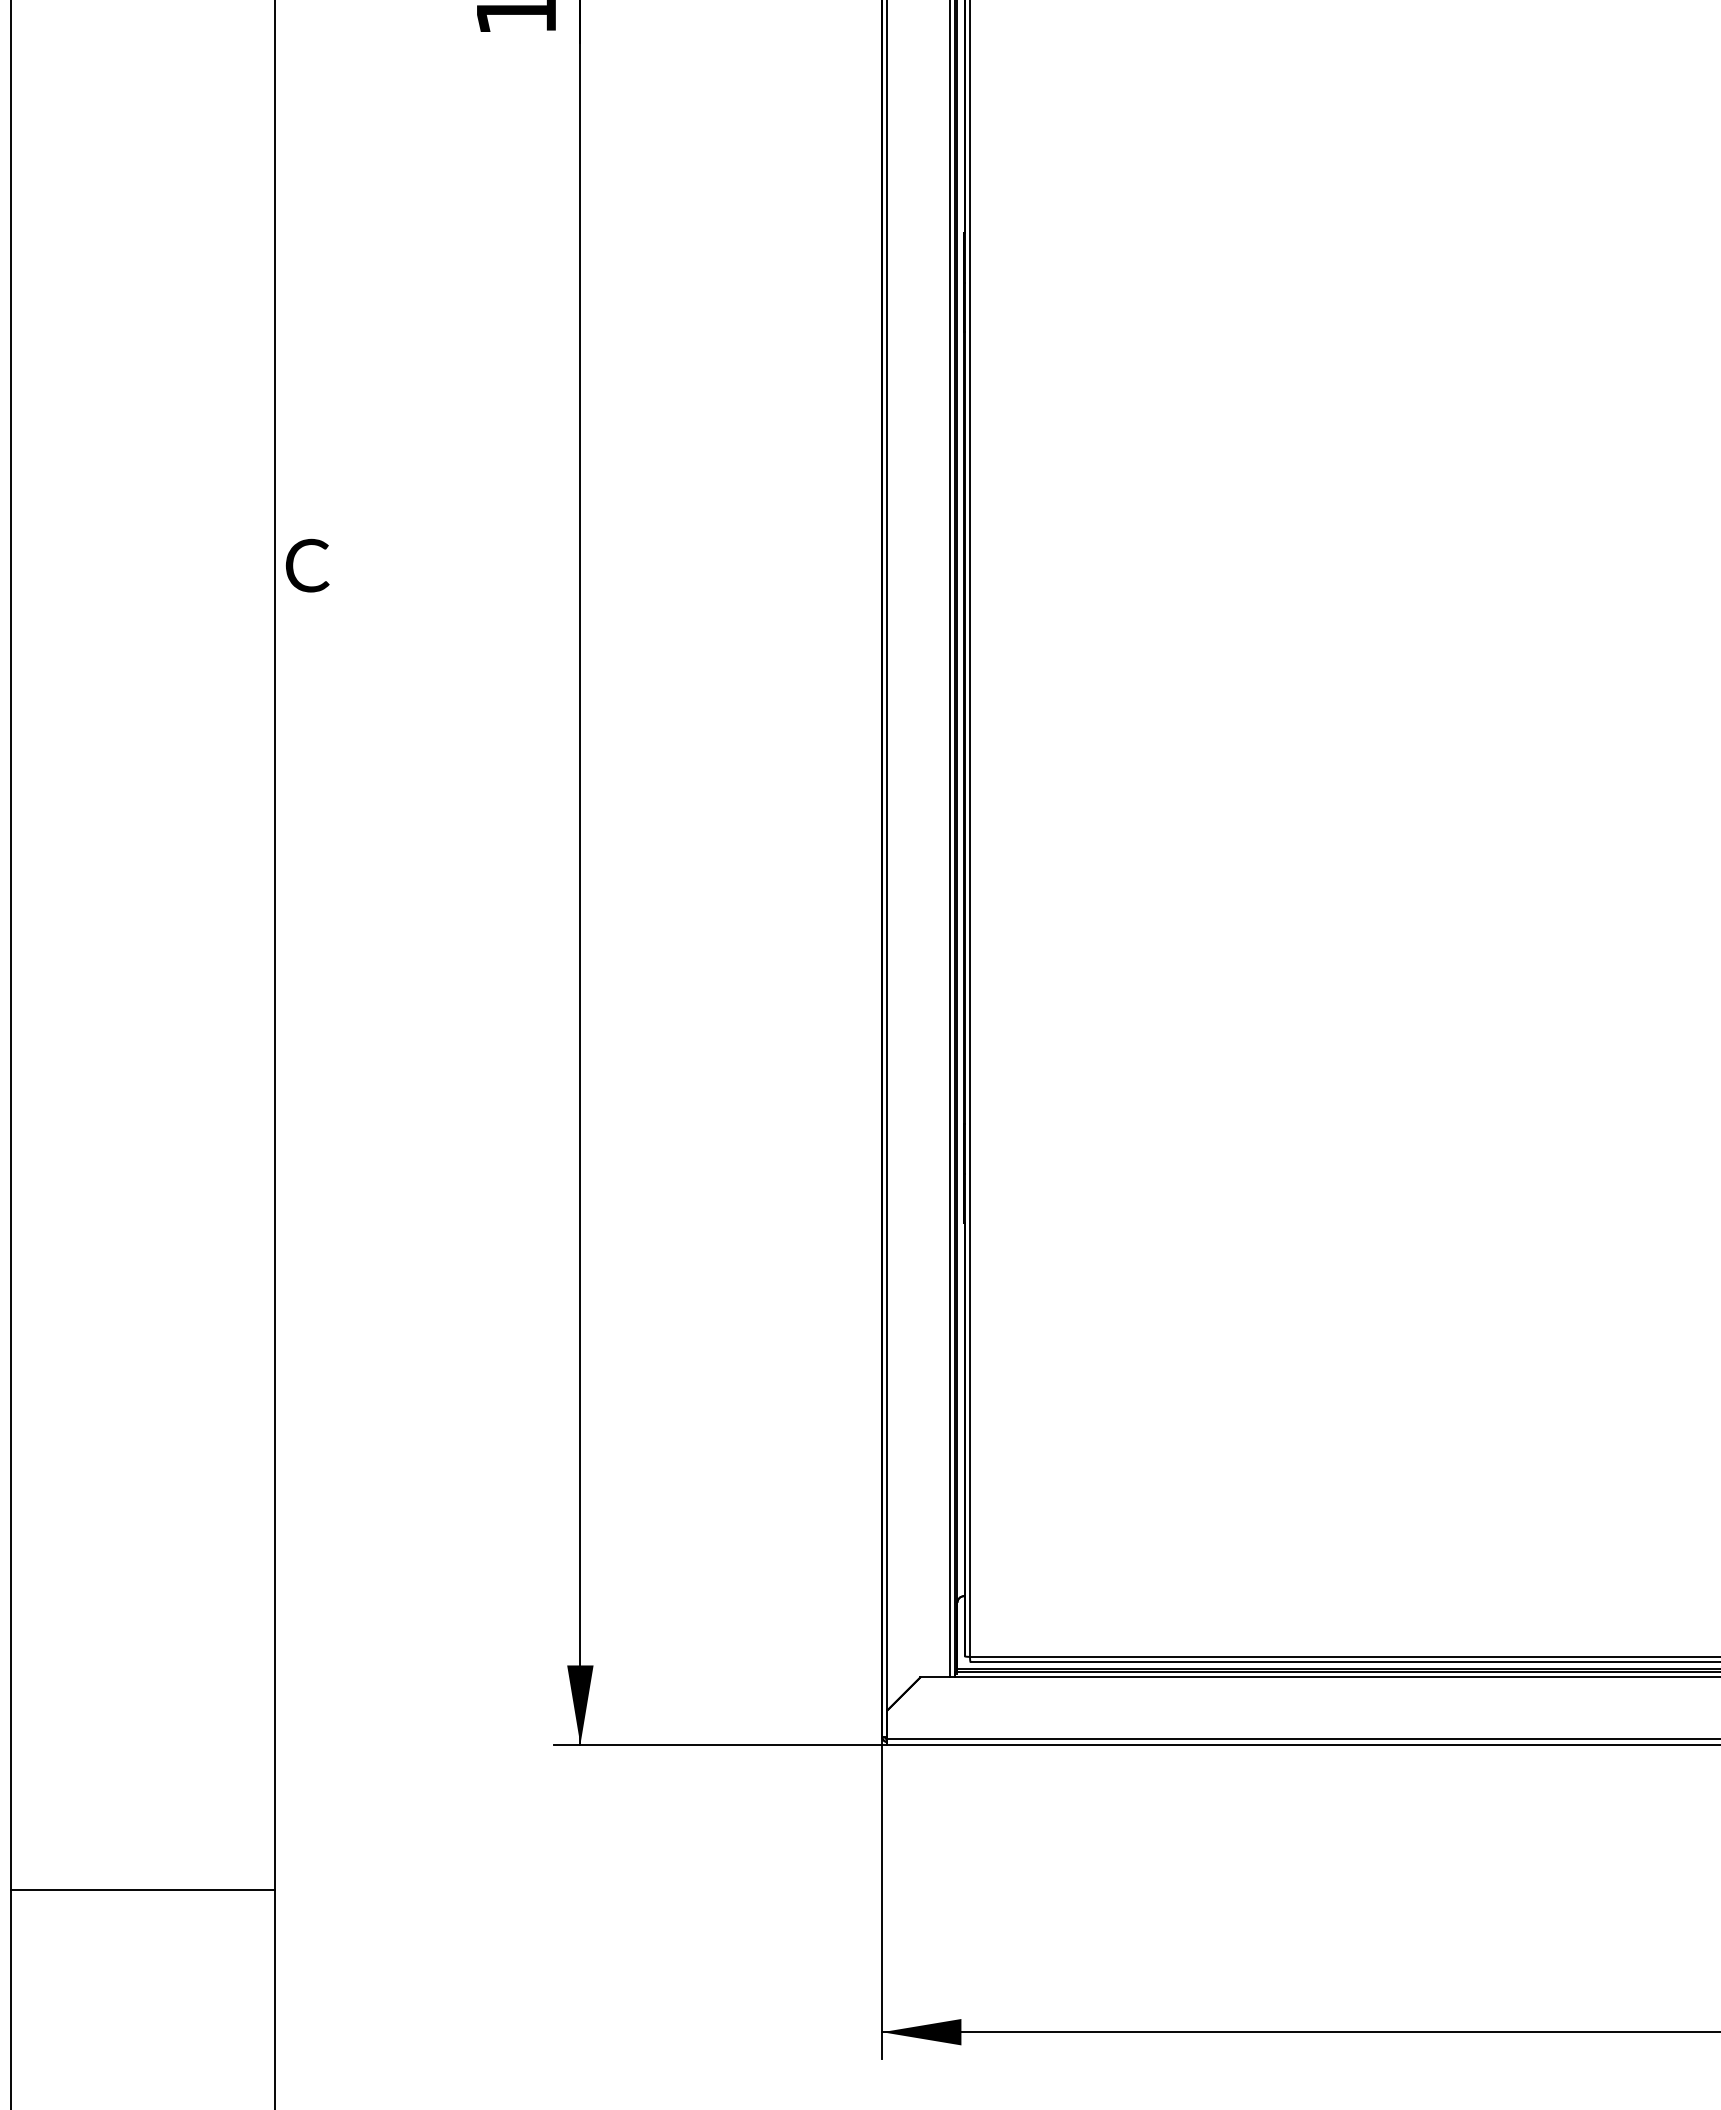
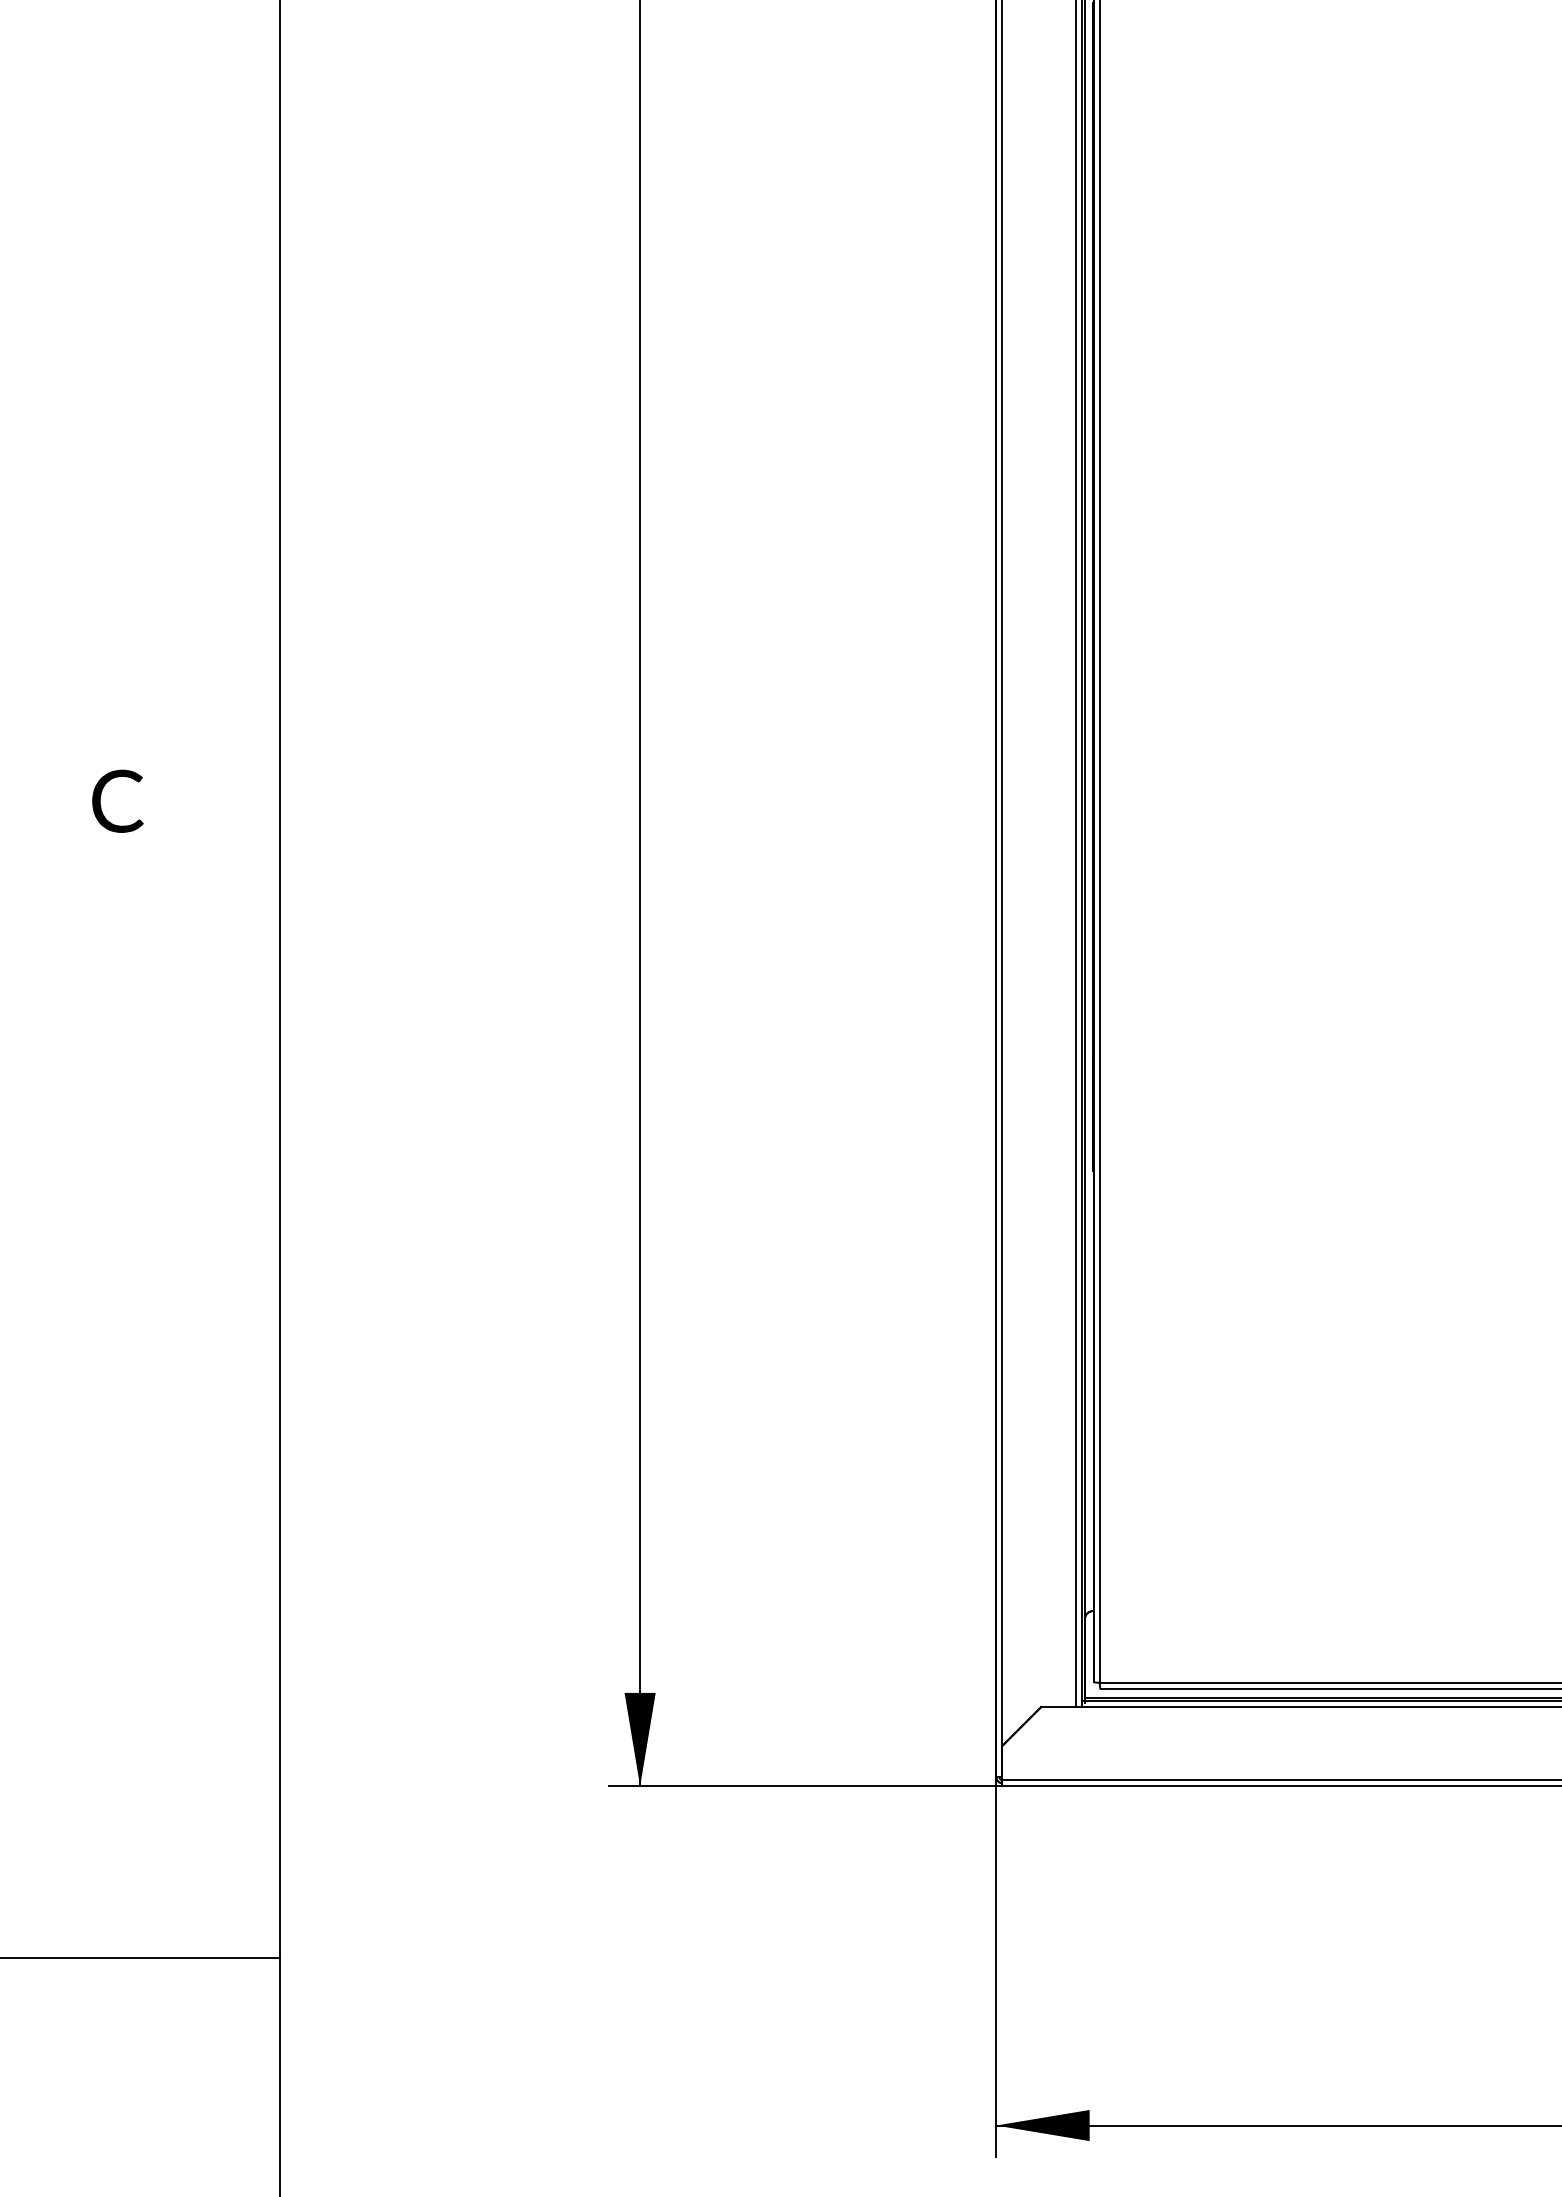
text: (307, 565) -> (117, 801), moved

